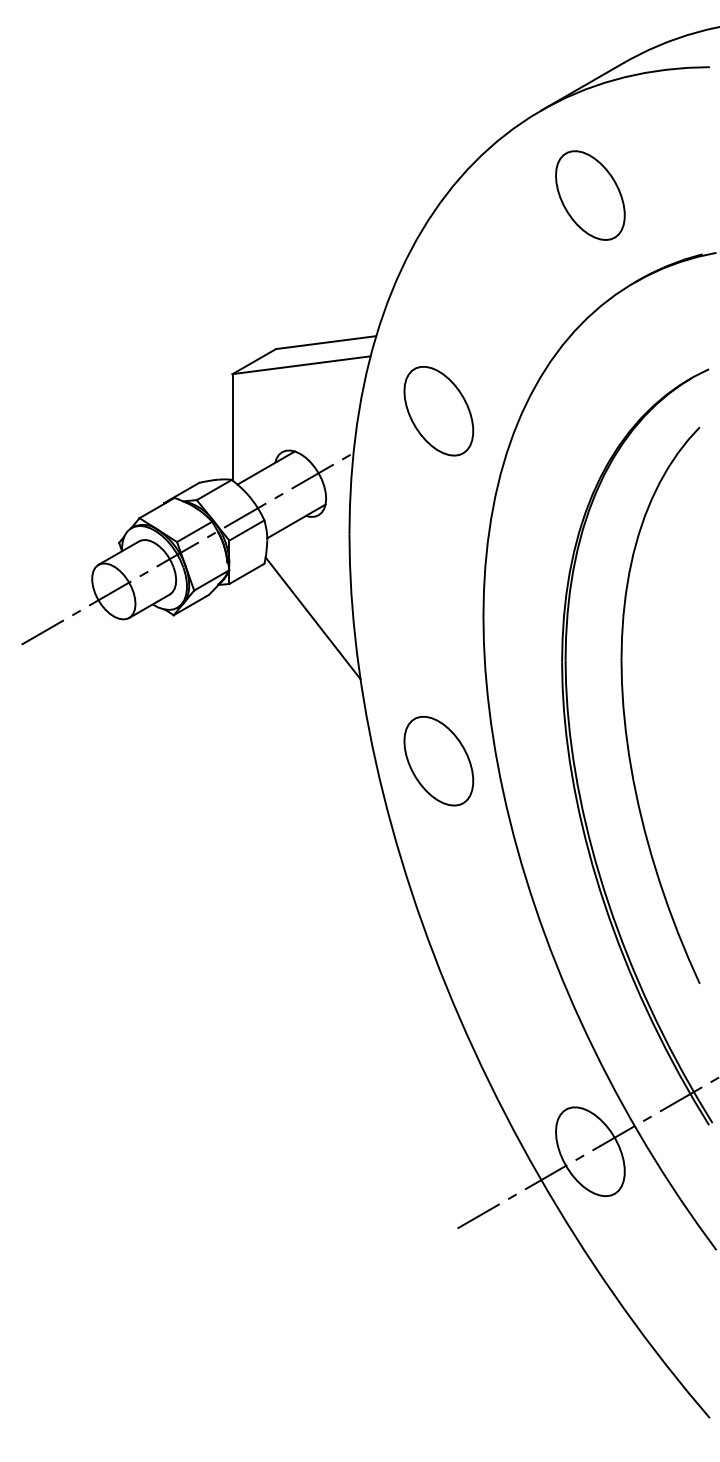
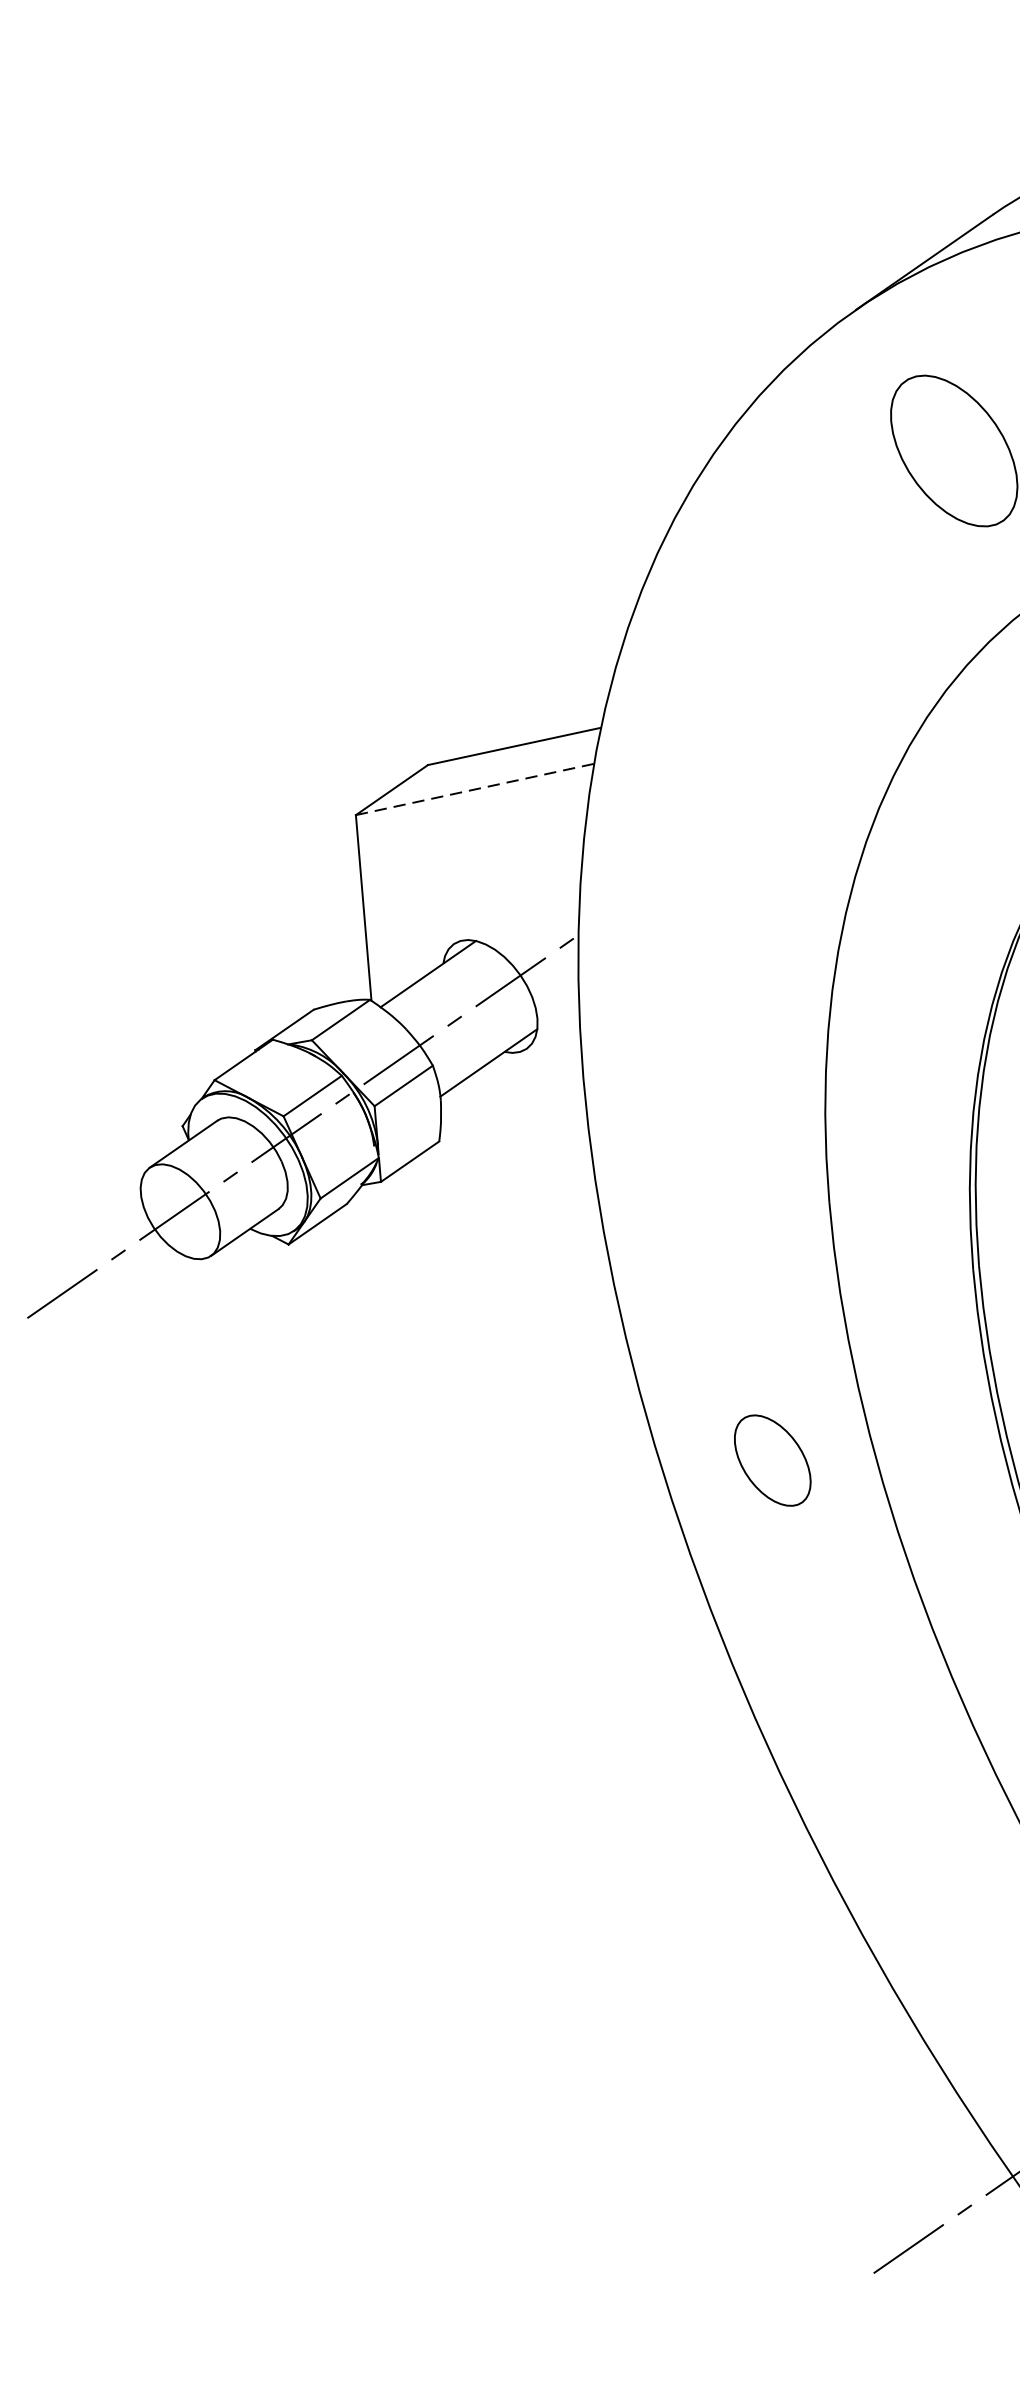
line: (301, 365) -> (474, 789), solid -> dashed
part: (438, 411) -> (720, 850), removed
line: (312, 618) -> (531, 1229), removed
part: (438, 761) -> (772, 1461), size x0.6

